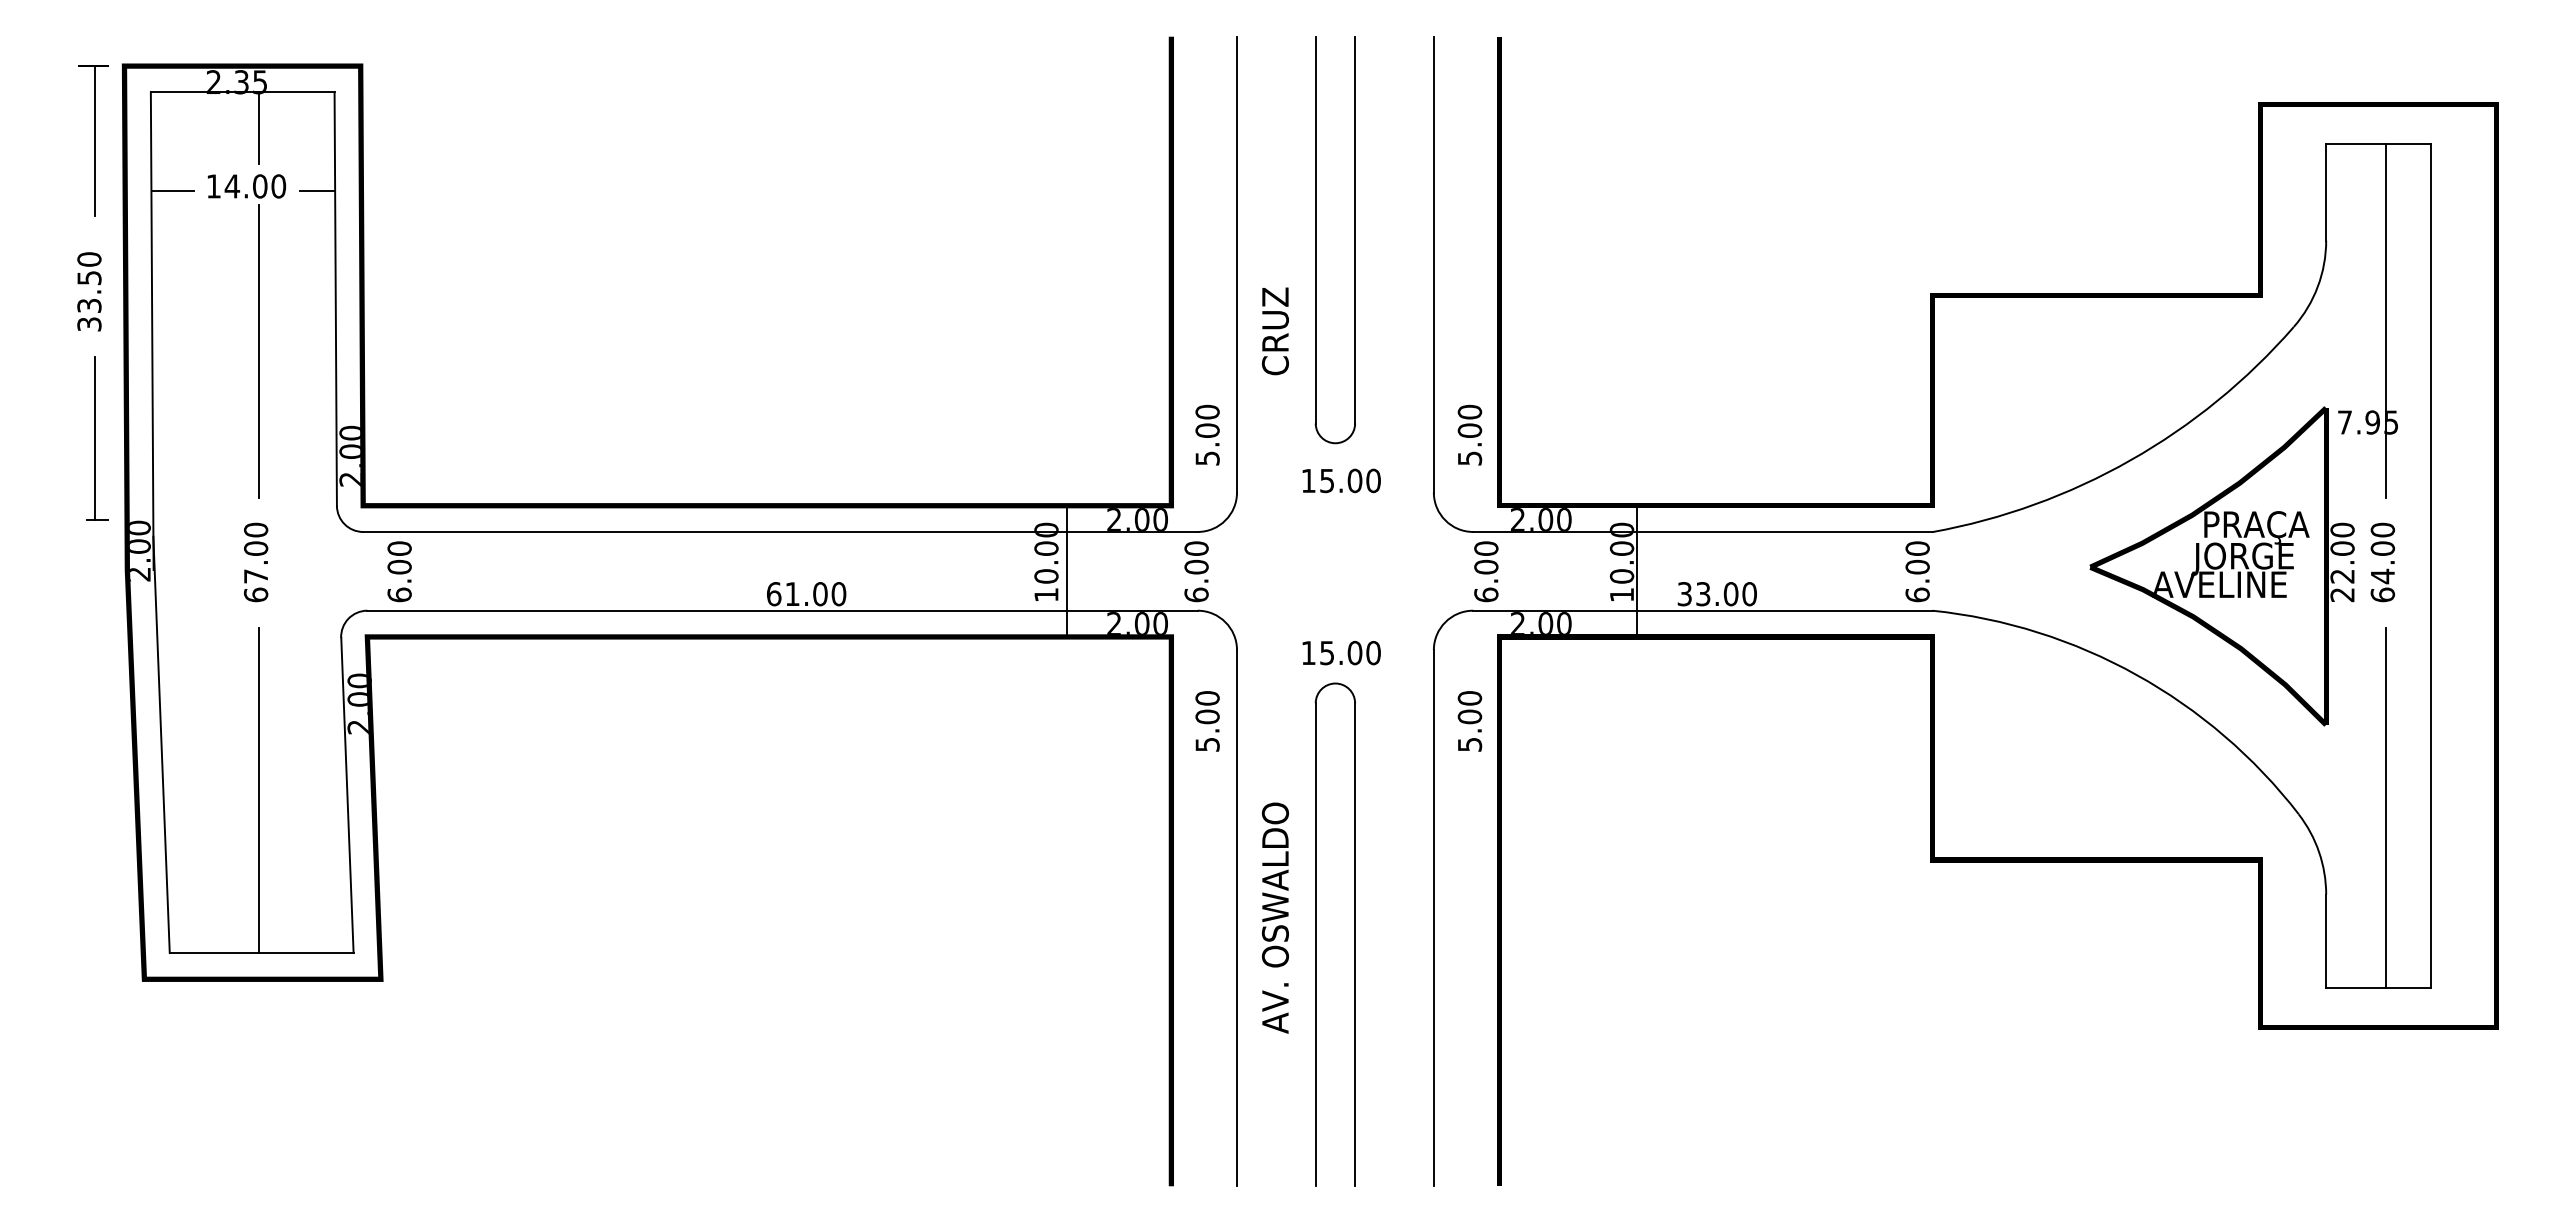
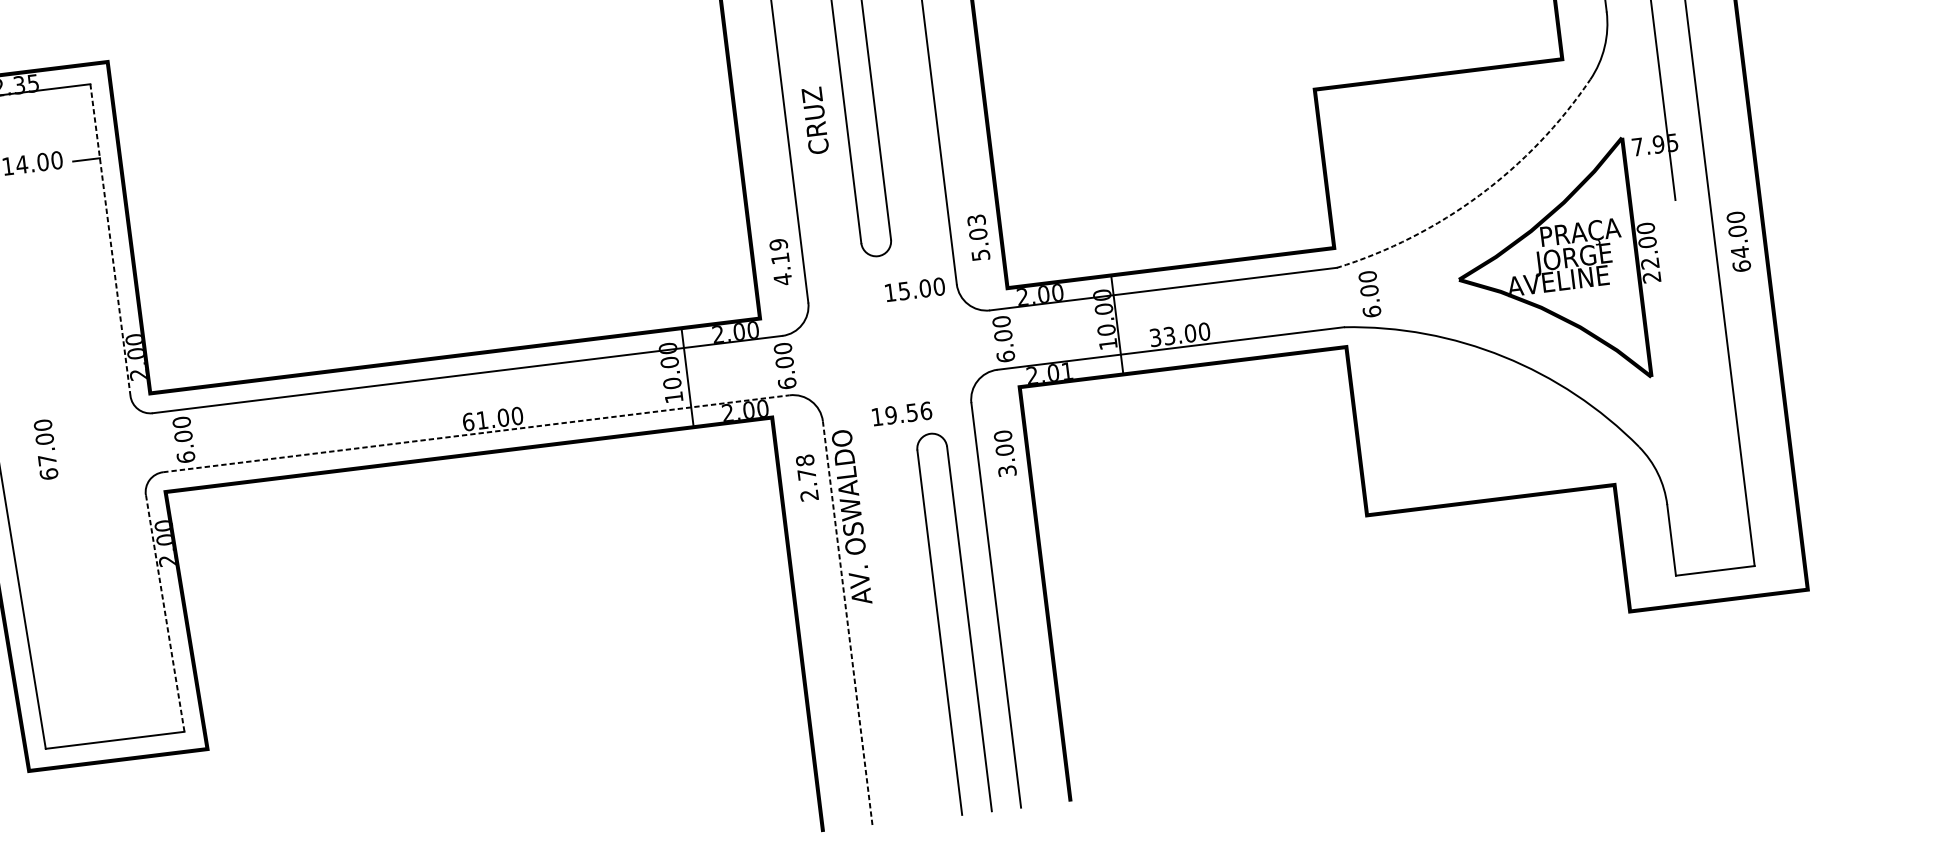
line: (258, 128) -> (36, 118), removed
line: (335, 299) -> (110, 240), solid -> dashed
text: (1275, 331) -> (815, 120), moved
line: (258, 350) -> (56, 286), removed
text: (1469, 411) -> (976, 219), 5.00 -> 5.03
text: (1207, 435) -> (780, 262), 5.00 -> 4.19
arc: (2130, 460) -> (1479, 195), solid -> dashed
text: (1341, 480) -> (915, 289), moved
text: (256, 562) -> (46, 449), moved
text: (2382, 562) -> (1738, 241), moved
text: (1917, 571) -> (1369, 294), moved
line: (783, 610) -> (477, 433), solid -> dashed
text: (1564, 622) -> (1067, 370), 2.00 -> 2.01
text: (1349, 652) -> (907, 412), 15.00 -> 19.56
text: (1207, 721) -> (807, 478), 5.00 -> 2.78
text: (1469, 744) -> (1007, 471), 5.00 -> 3.00
line: (258, 790) -> (97, 617), removed
line: (347, 795) -> (165, 613), solid -> dashed
line: (2385, 807) -> (1703, 433), removed
text: (1275, 917) -> (851, 516), moved
line: (1237, 918) -> (848, 623), solid -> dashed
part: (1316, 934) -> (939, 624), moved

